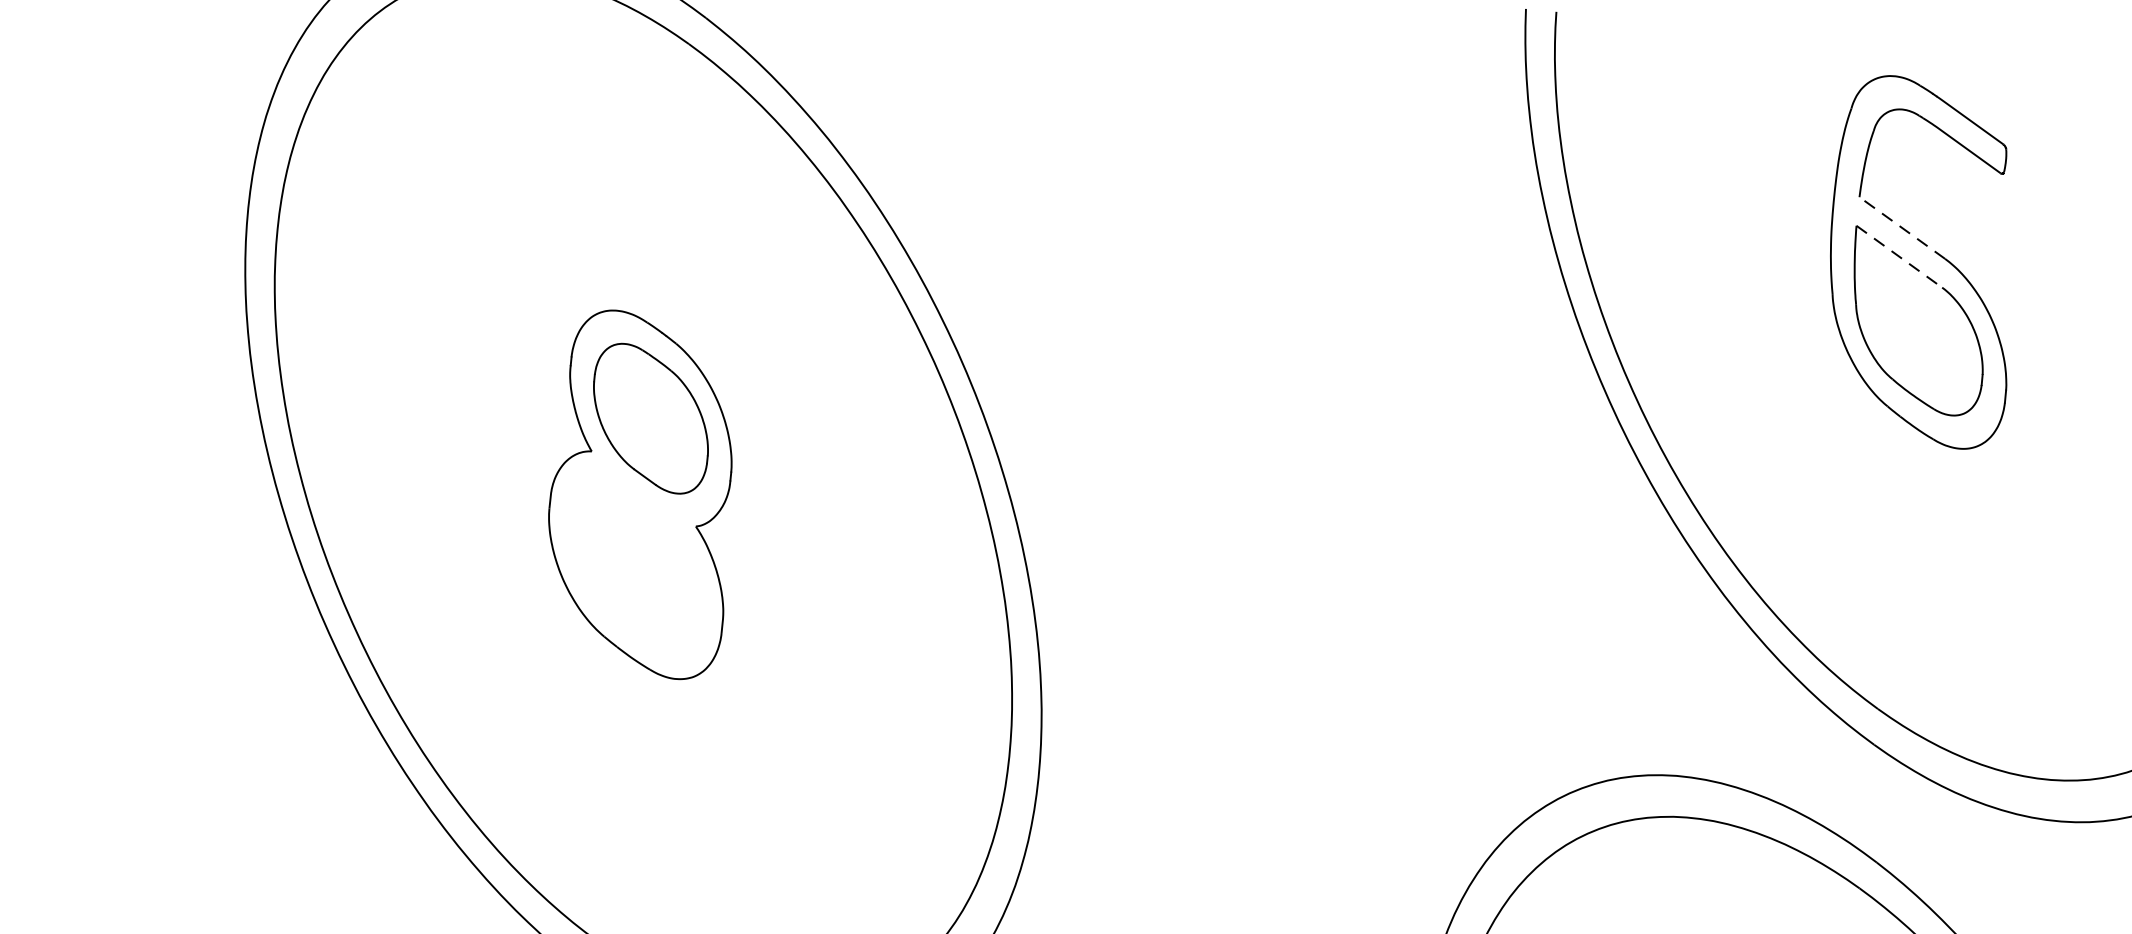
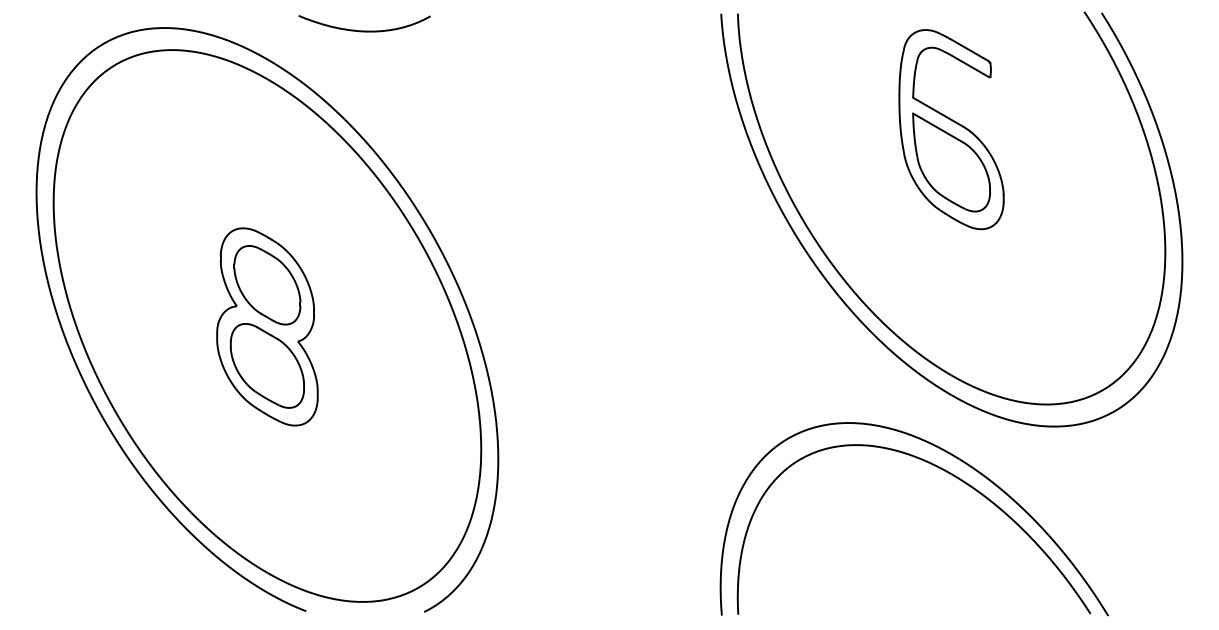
line: (1902, 228) -> (938, 112), dashed -> solid
line: (1899, 257) -> (938, 128), dashed -> solid
part: (634, 564) -> (266, 365), added

